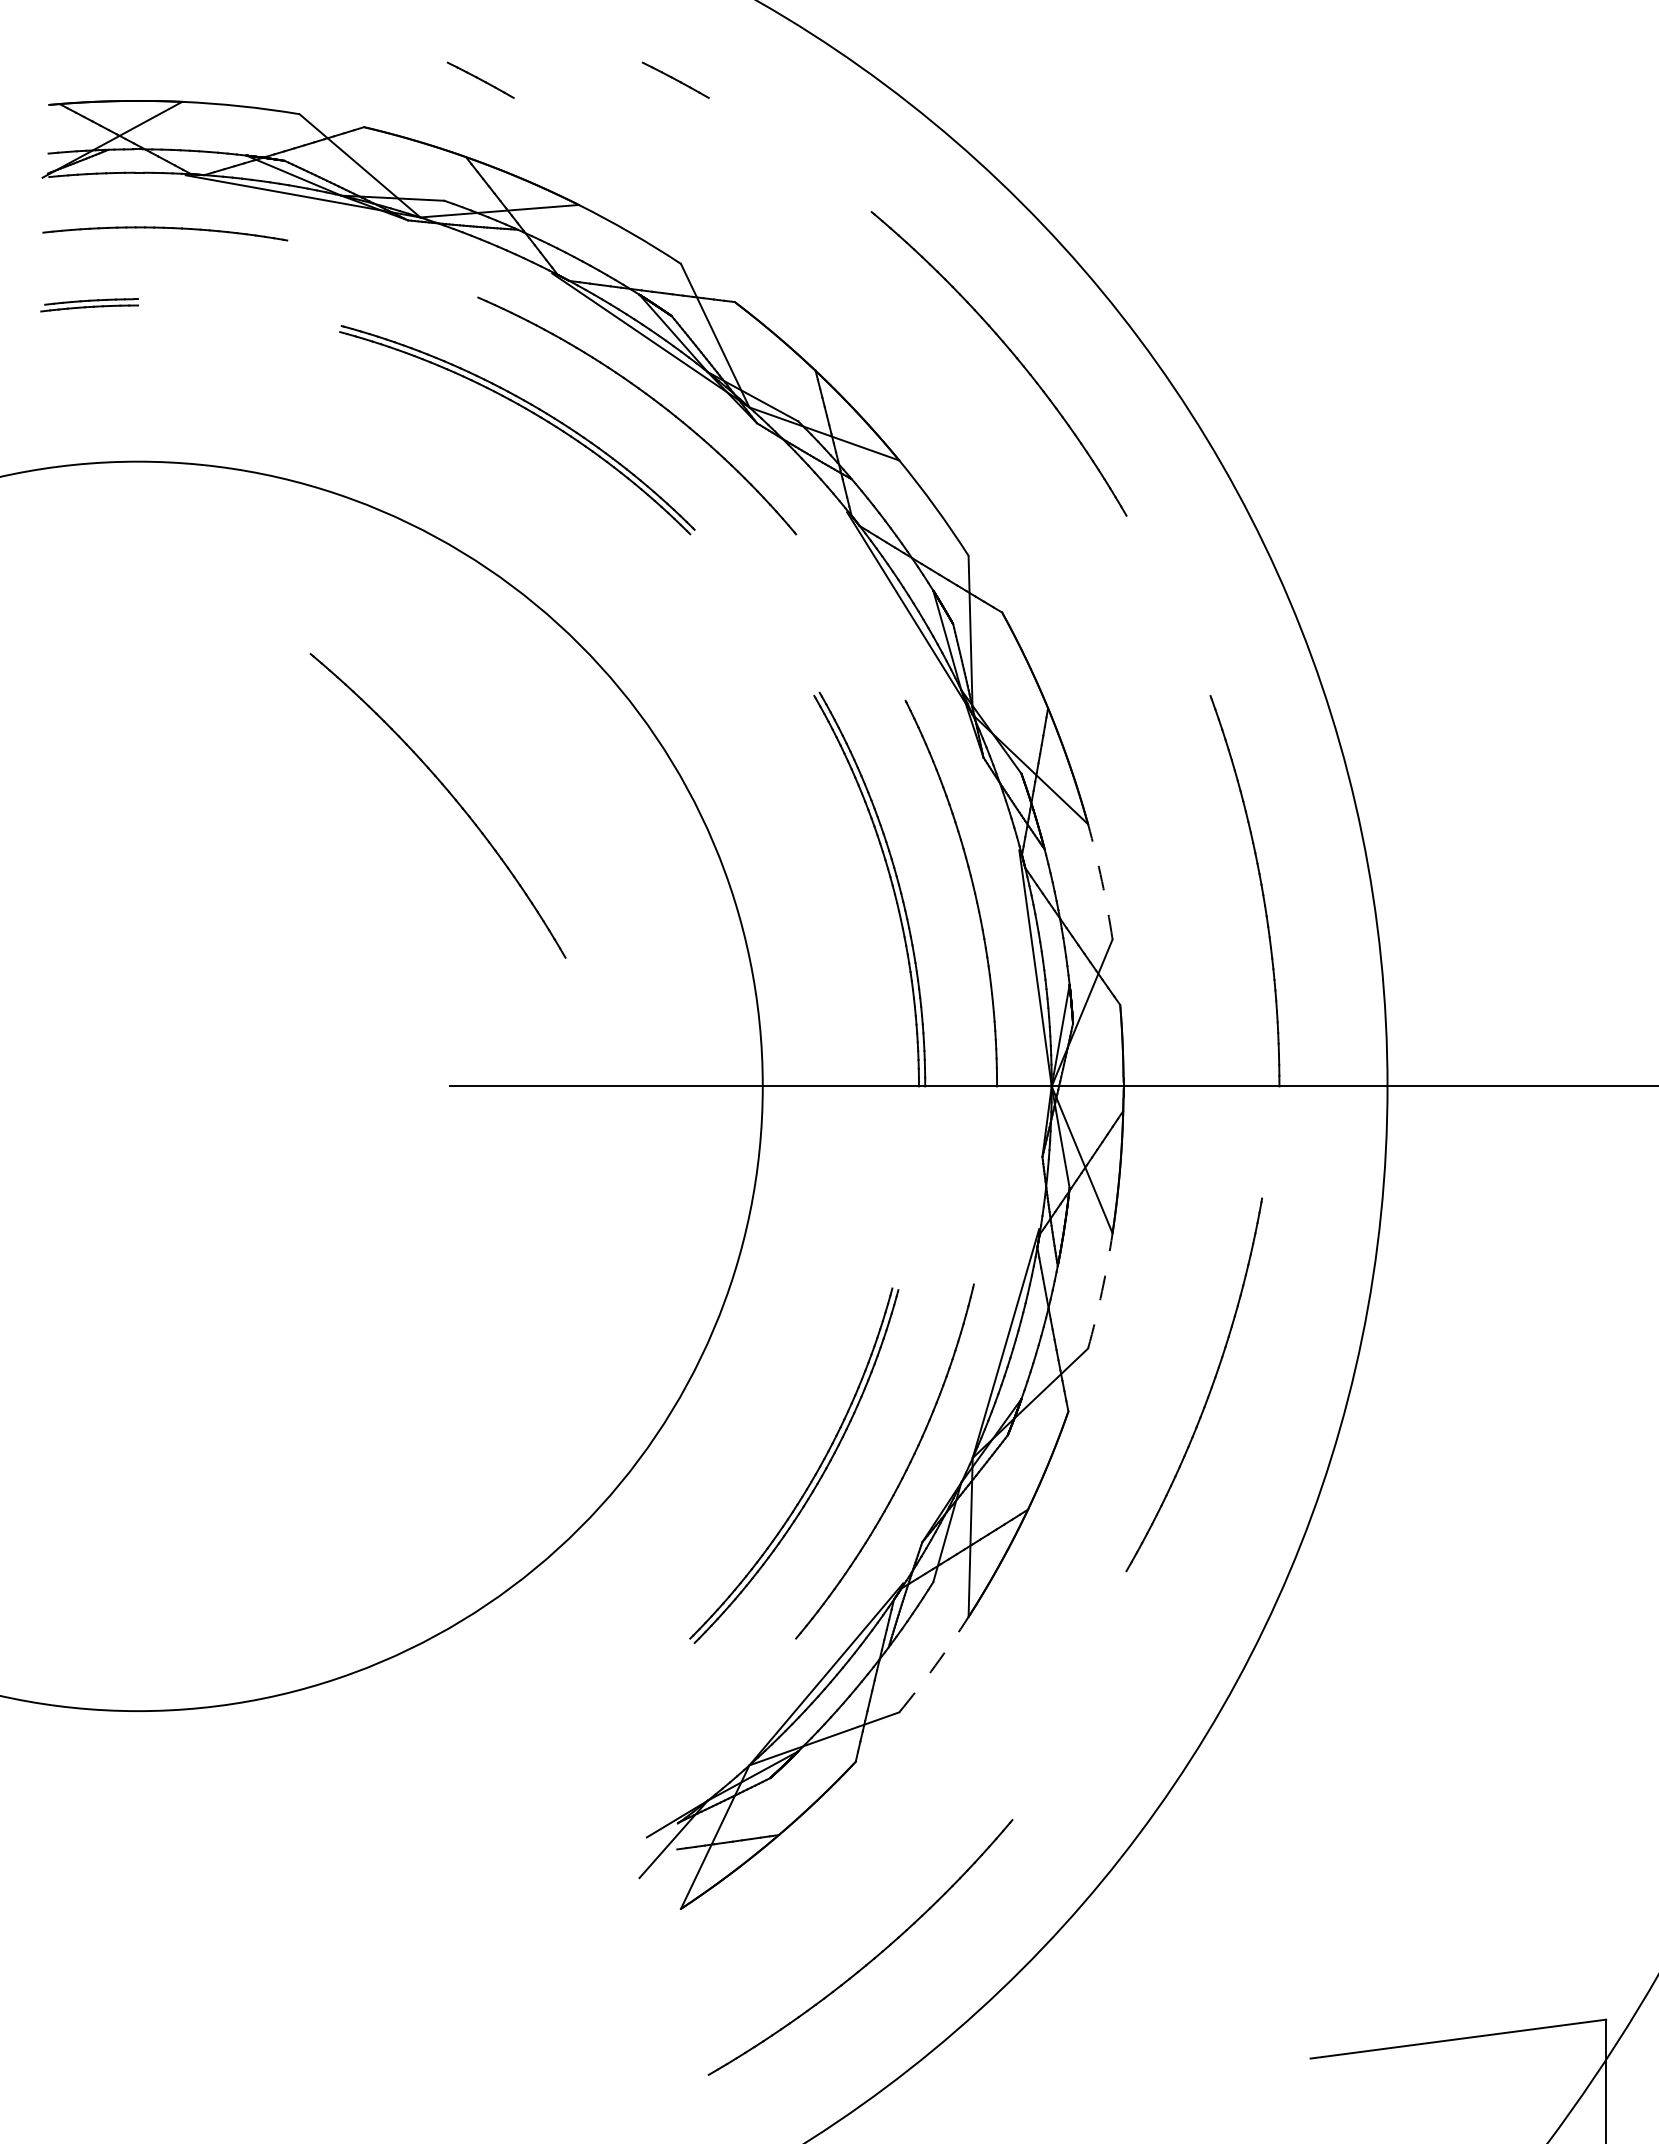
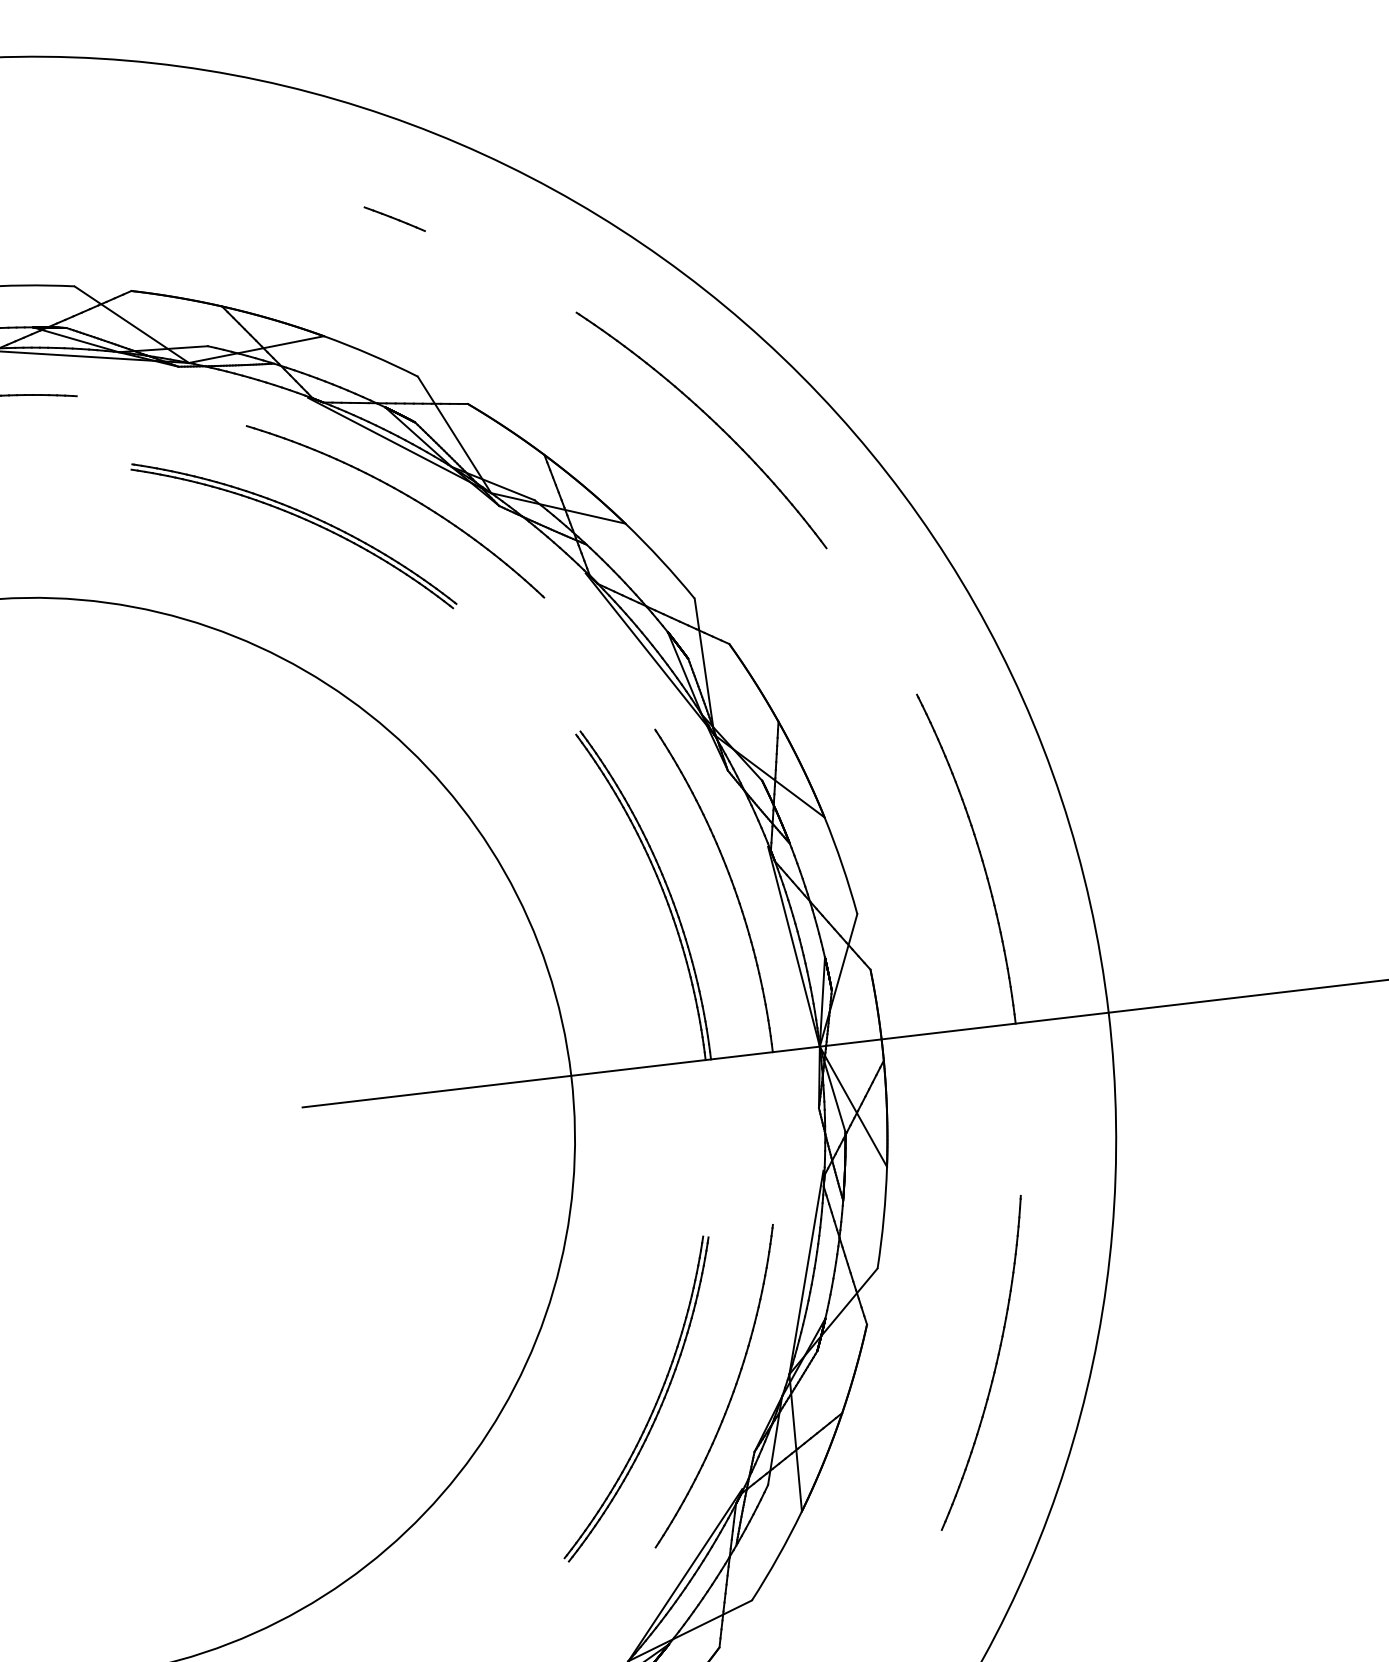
line: (480, 79) -> (226, 238), removed
part: (449, 794) -> (272, 856), removed
arc: (1102, 881) -> (842, 865), dashed -> solid
arc: (1102, 1291) -> (884, 1217), dashed -> solid
part: (1209, 1390) -> (994, 1366), moved
arc: (935, 1665) -> (778, 1556), dashed -> solid

